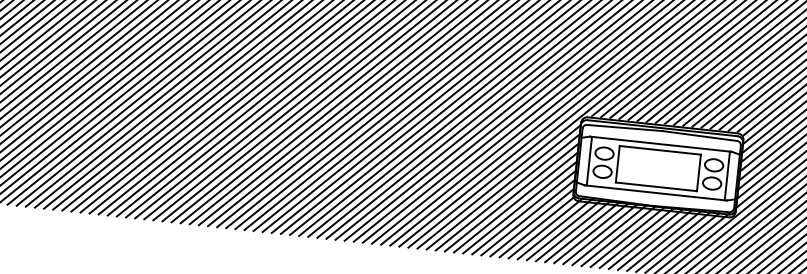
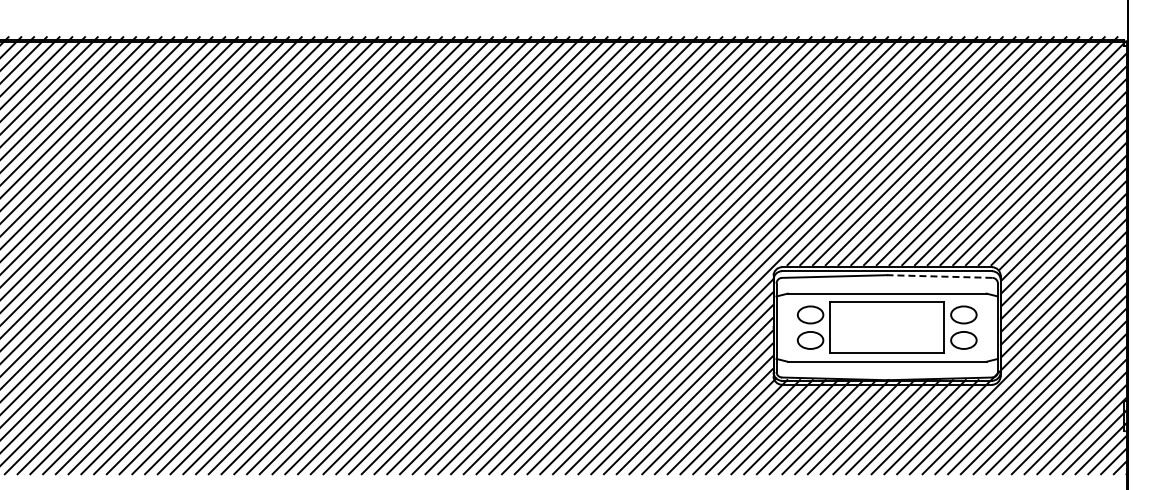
line: (699, 135) -> (939, 276), solid -> dashed
line: (589, 161) -> (790, 327), removed
line: (727, 175) -> (983, 327), removed

